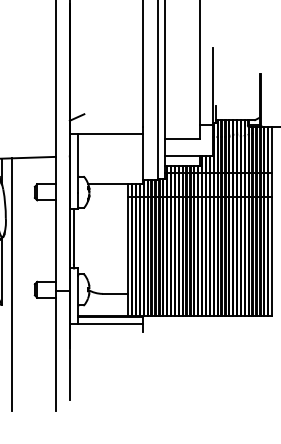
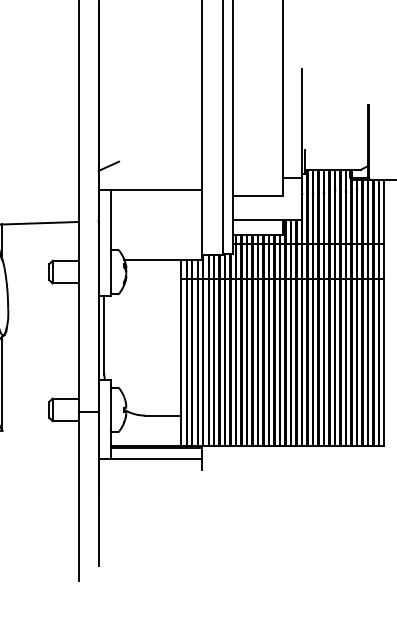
line: (11, 284) -> (16, 402), removed

